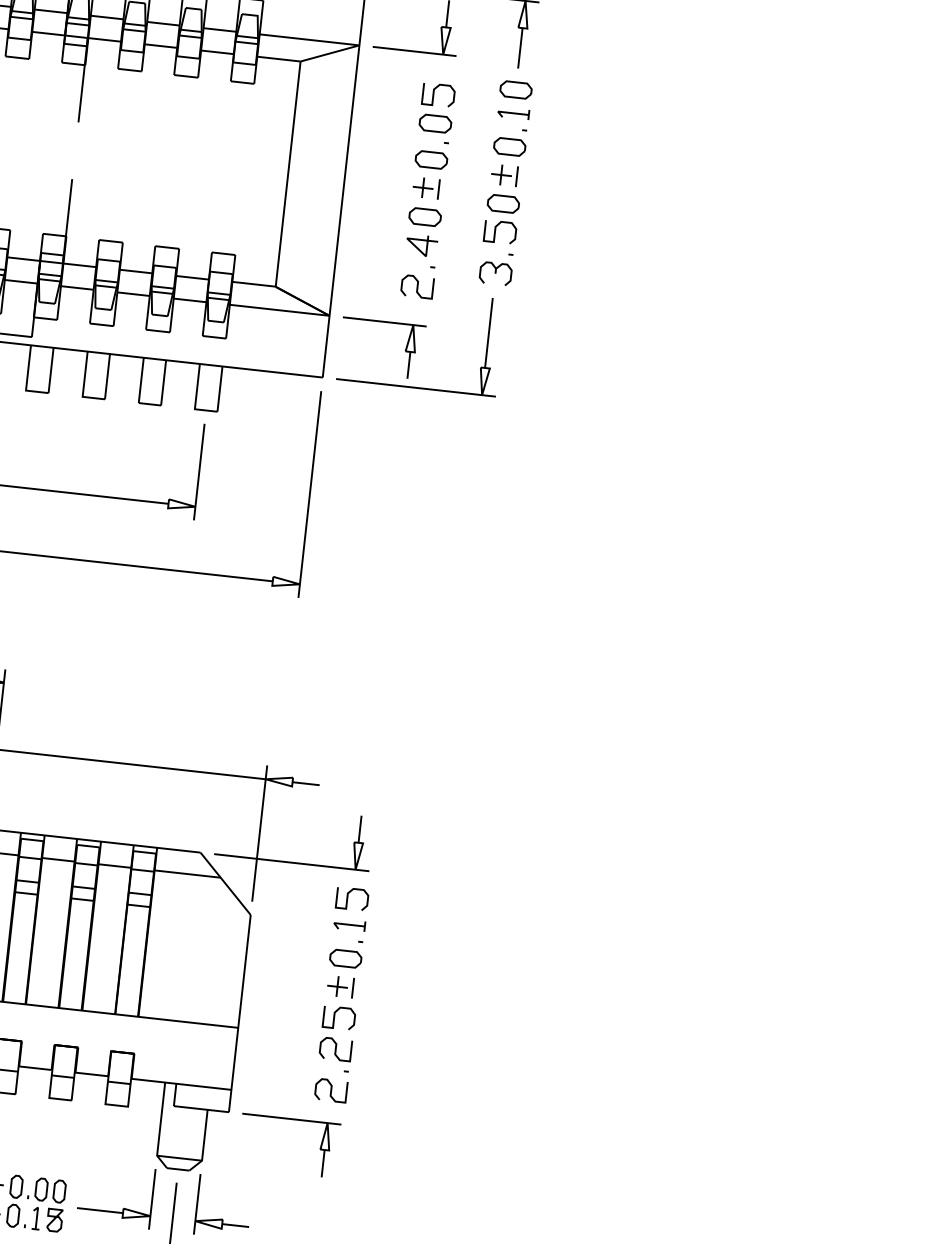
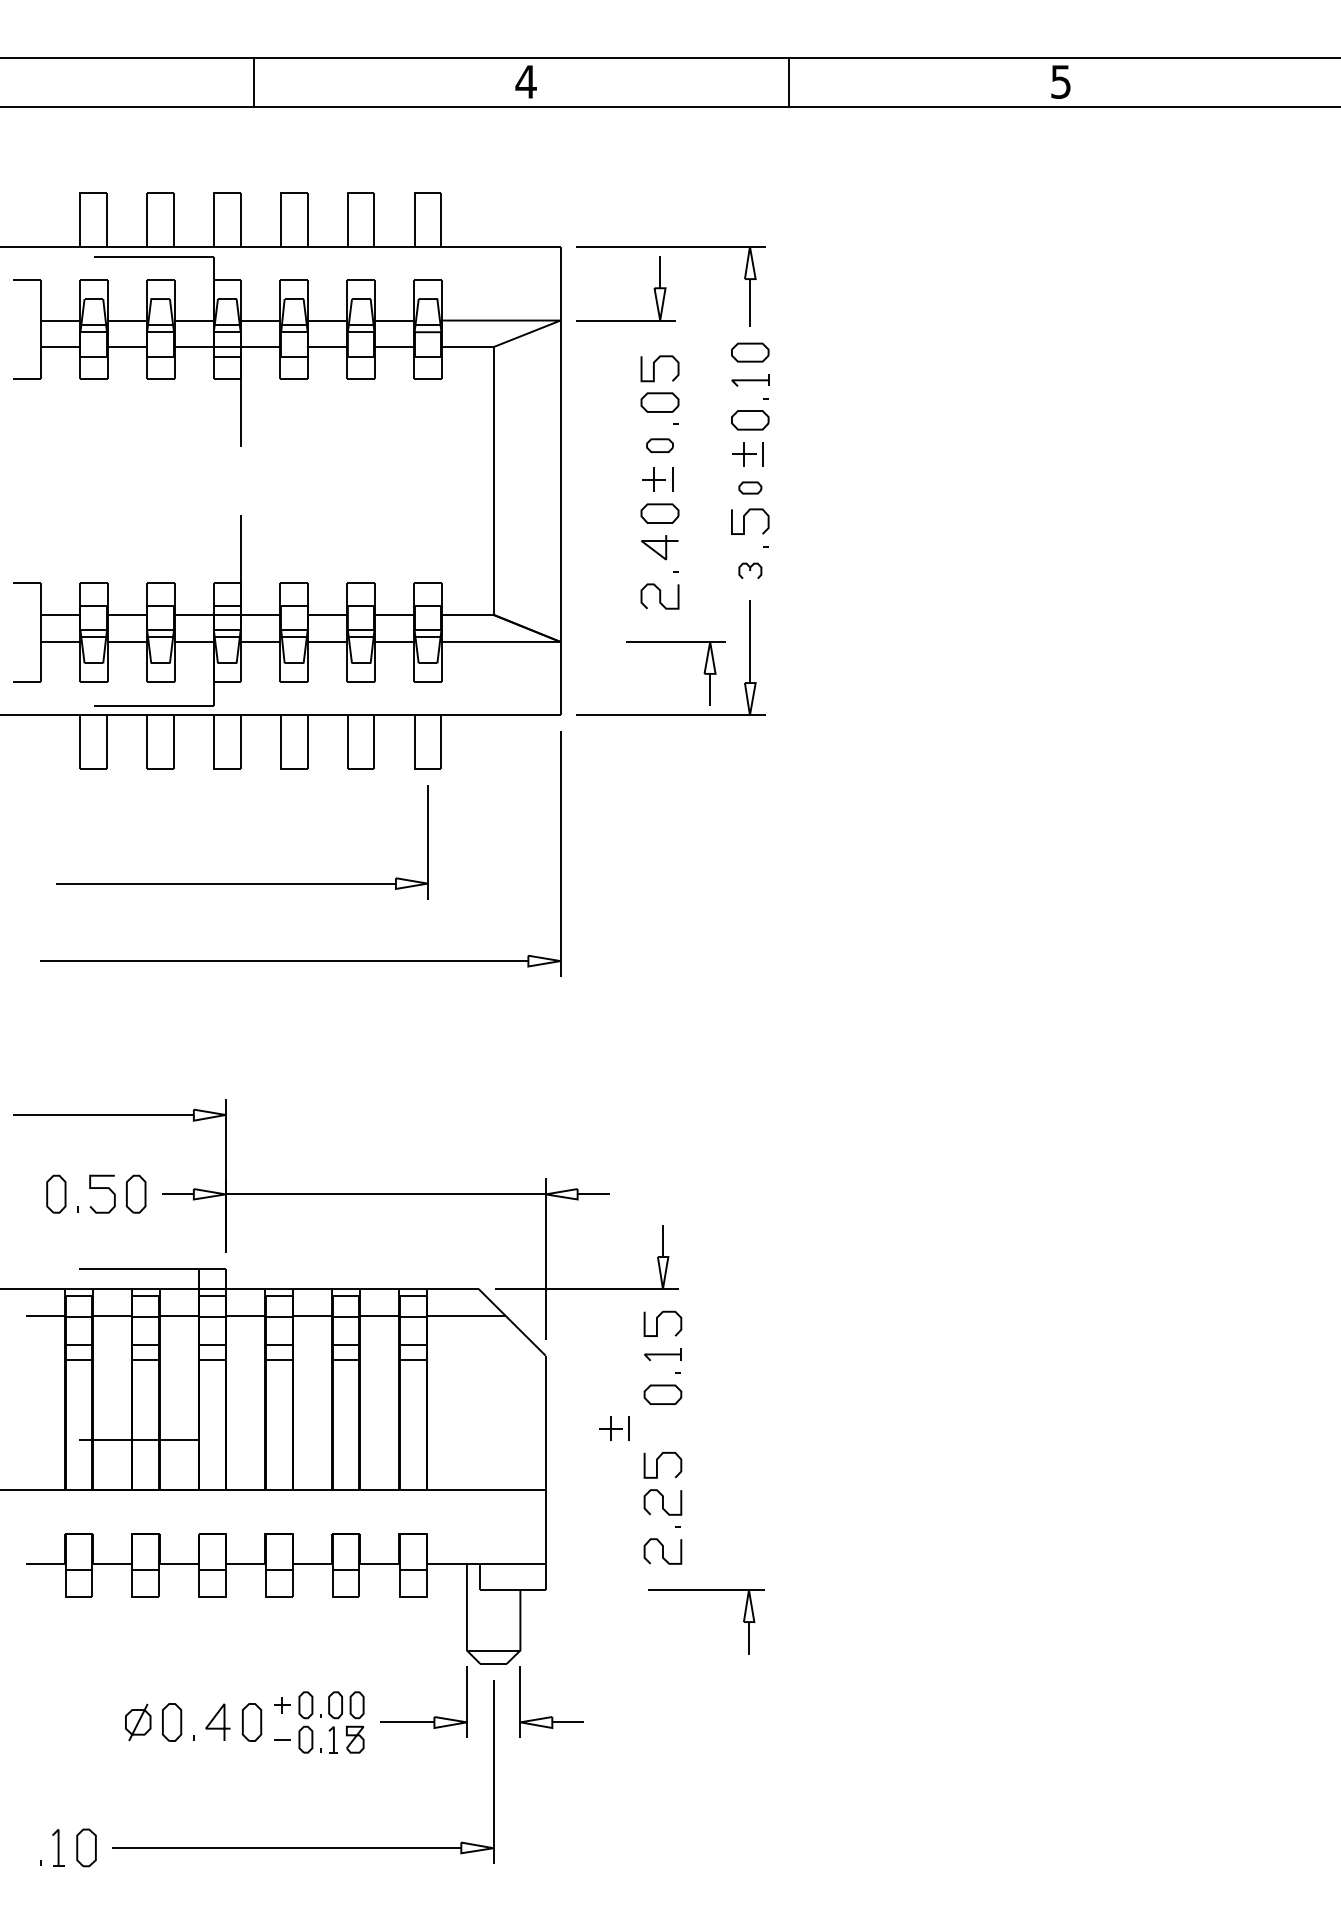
part: (431, 159) -> (659, 445), size x0.7
part: (503, 203) -> (750, 487), size x0.6
part: (495, 273) -> (750, 570), size x0.6
part: (404, 350) -> (703, 673), moved
part: (340, 986) -> (614, 1428), moved
part: (291, 1119) -> (706, 1590), moved

